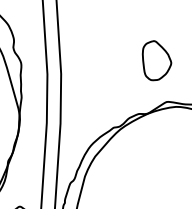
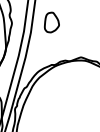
part: (155, 60) -> (51, 22), moved

